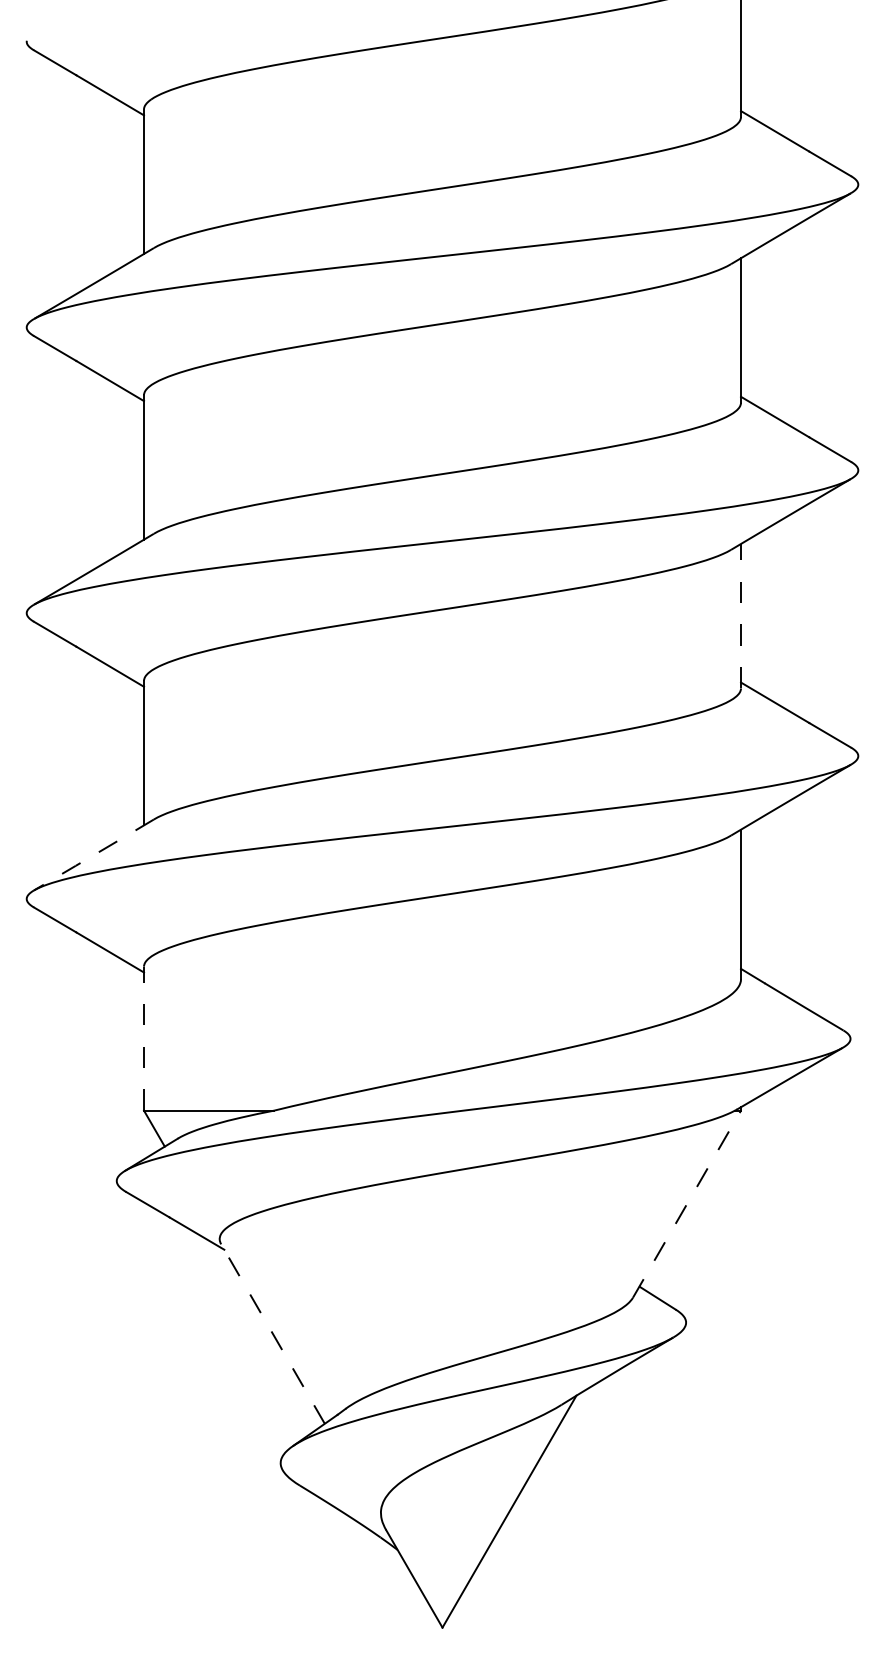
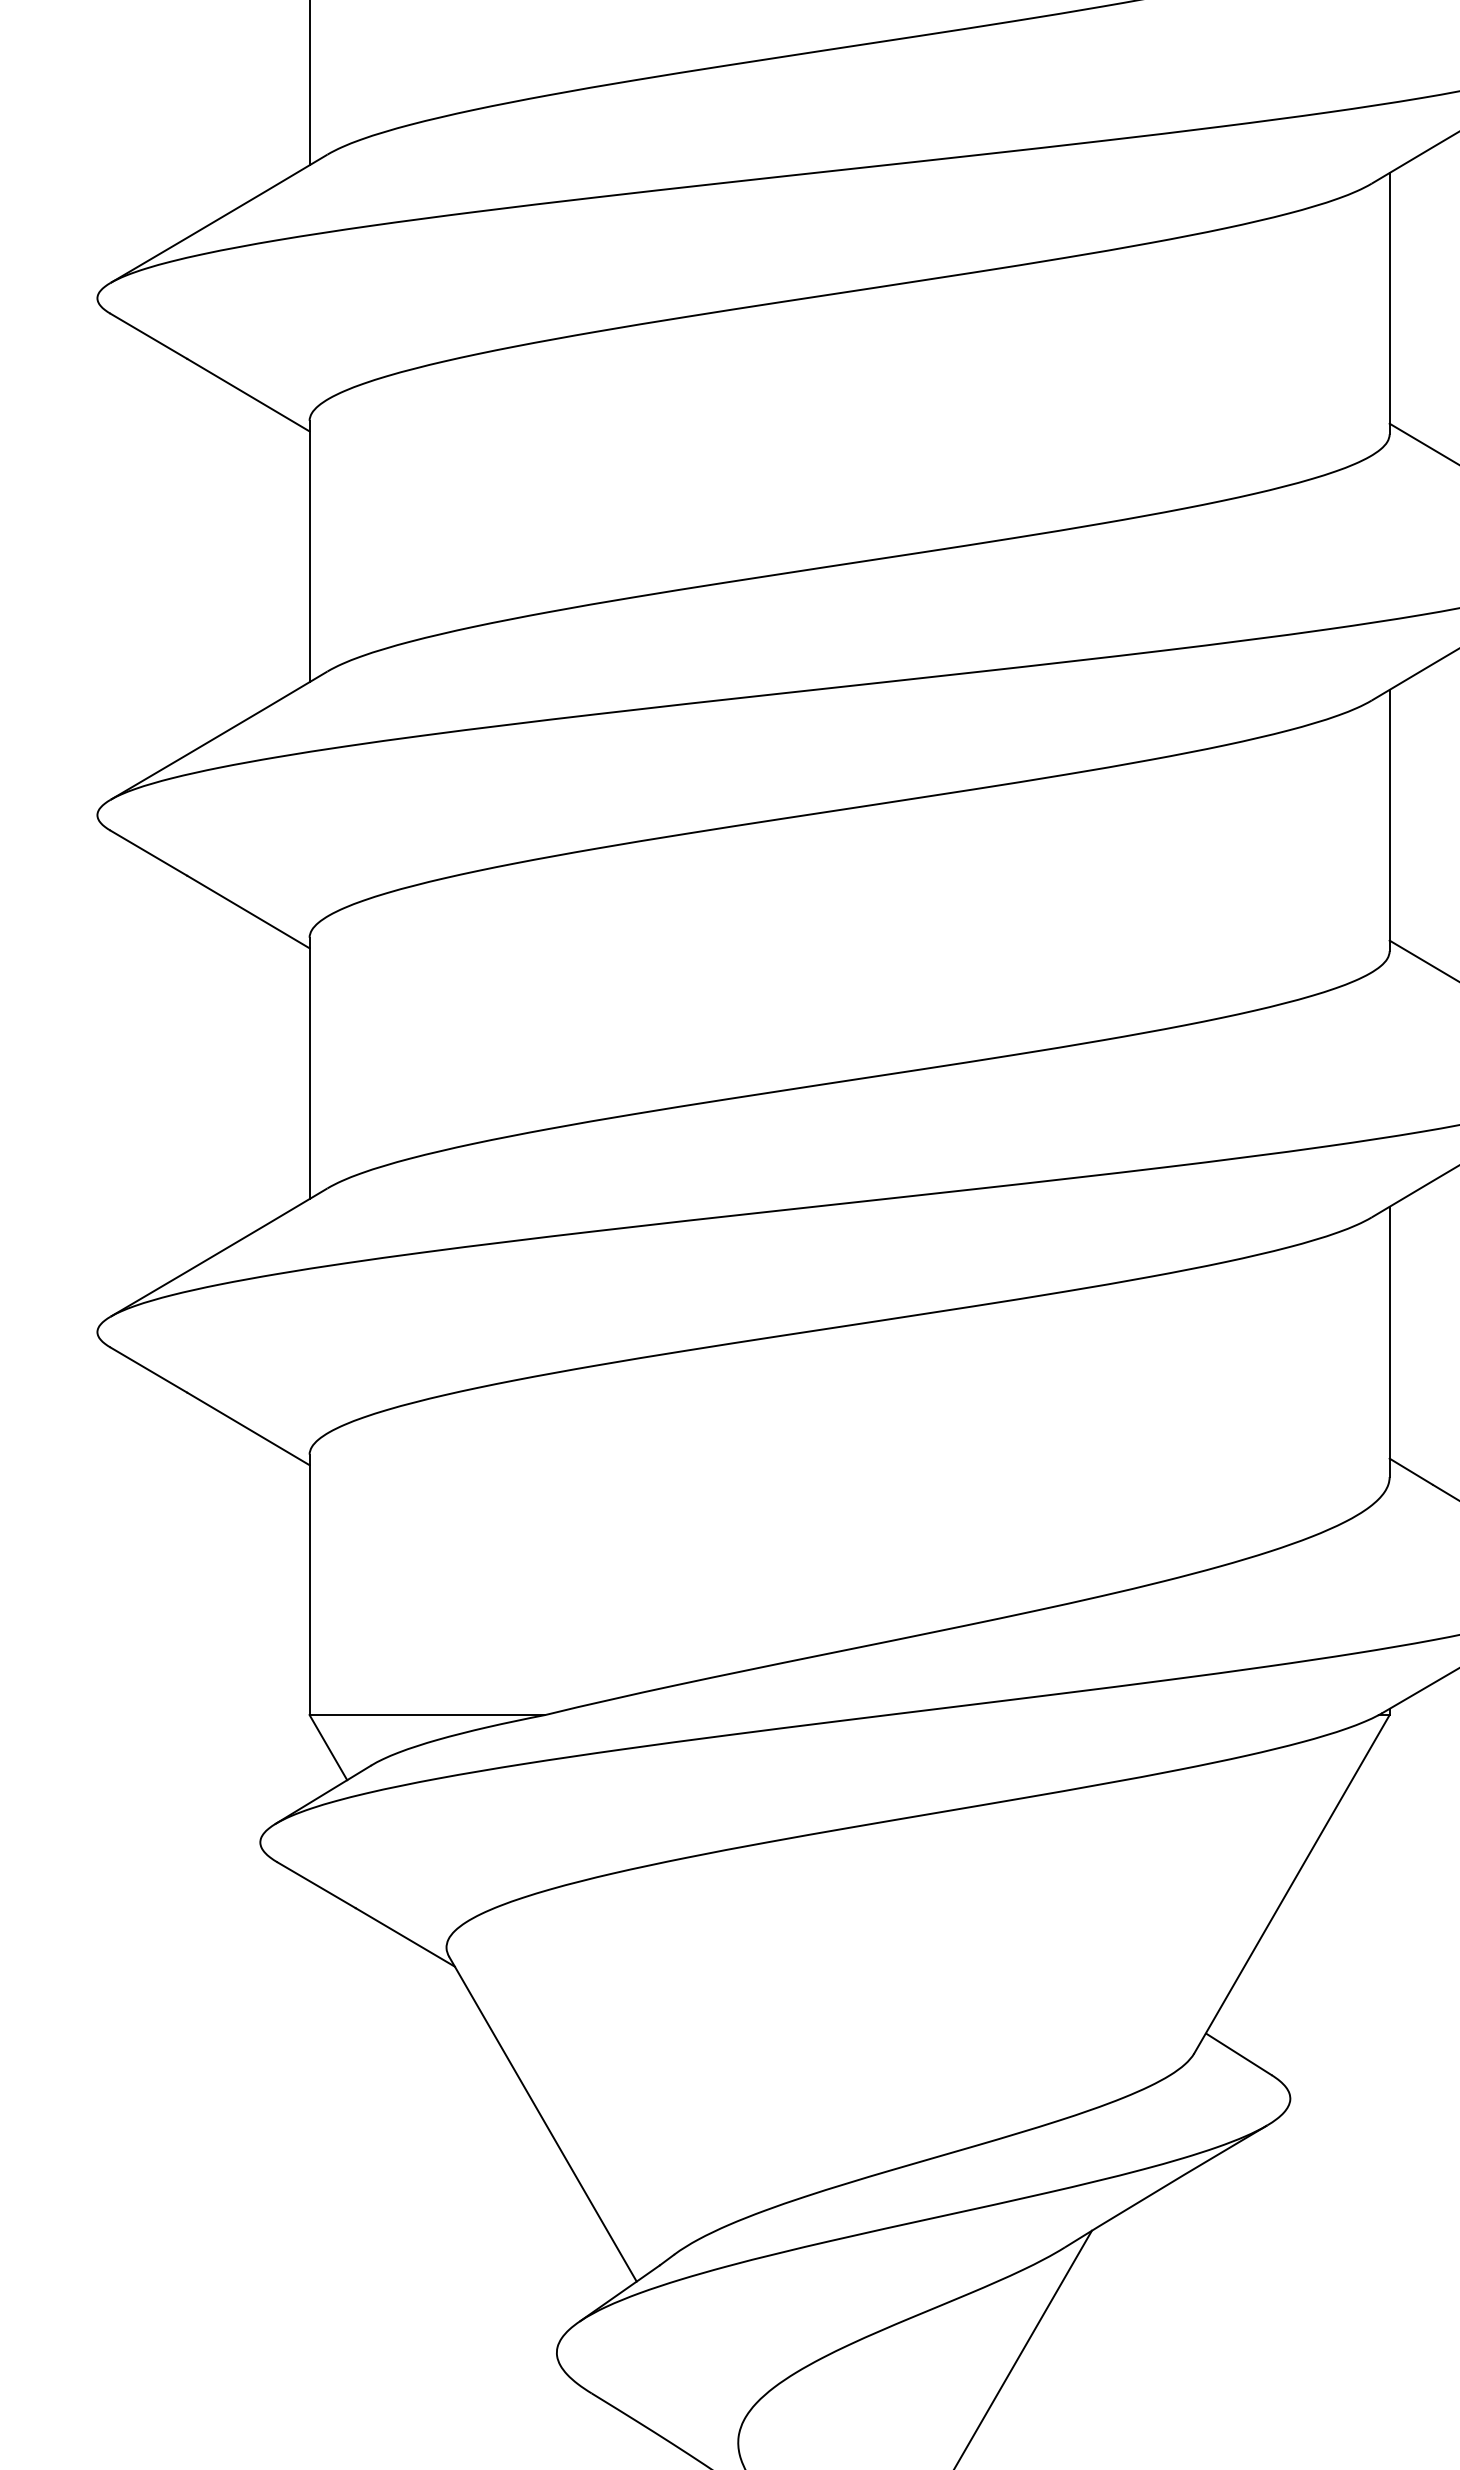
line: (741, 615) -> (1390, 819), dashed -> solid
line: (93, 855) -> (218, 1253), dashed -> solid
line: (144, 1038) -> (310, 1584), dashed -> solid
line: (687, 1204) -> (1292, 1884), dashed -> solid
line: (273, 1334) -> (543, 2120), dashed -> solid

